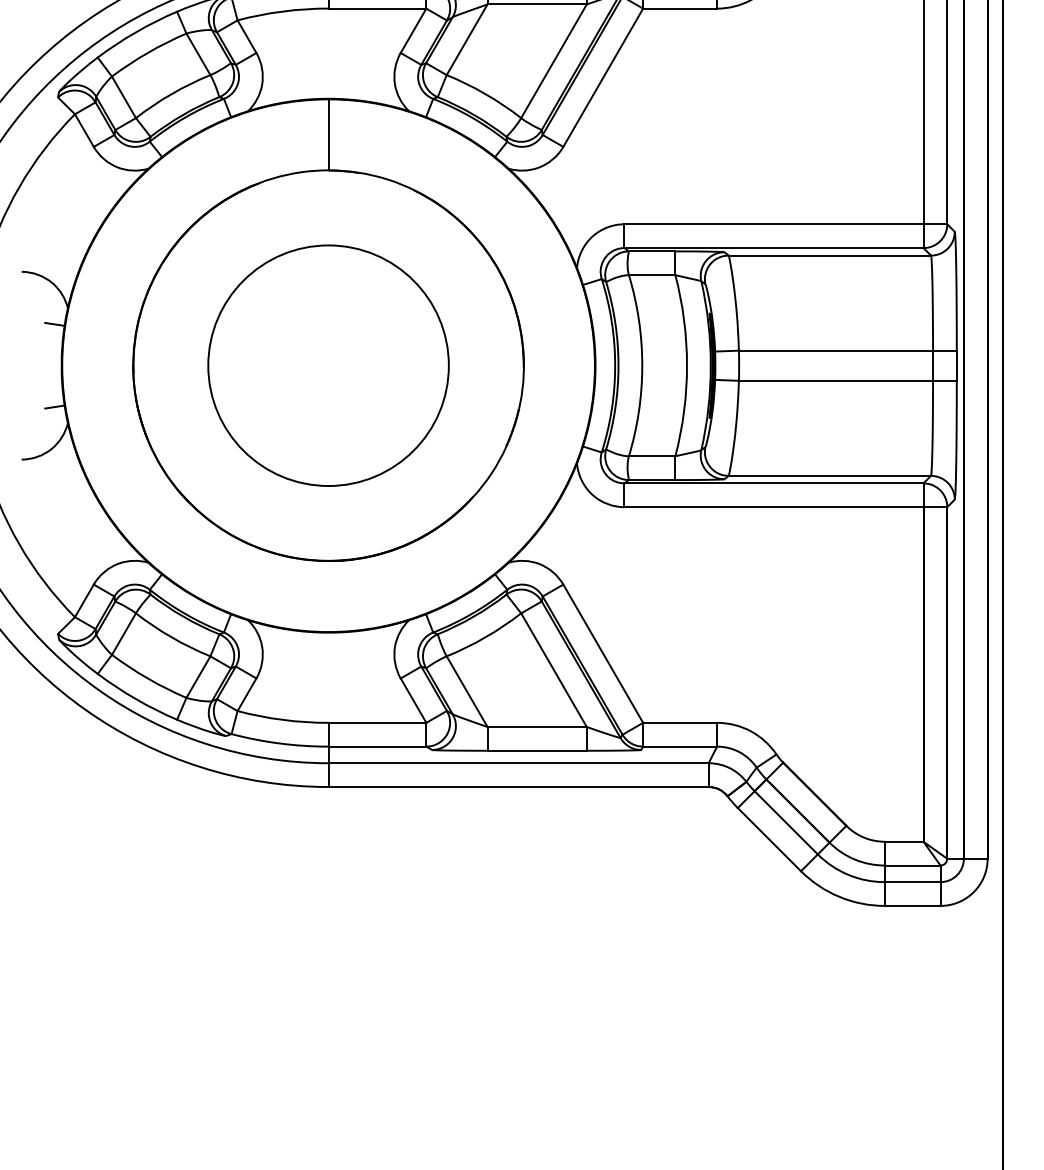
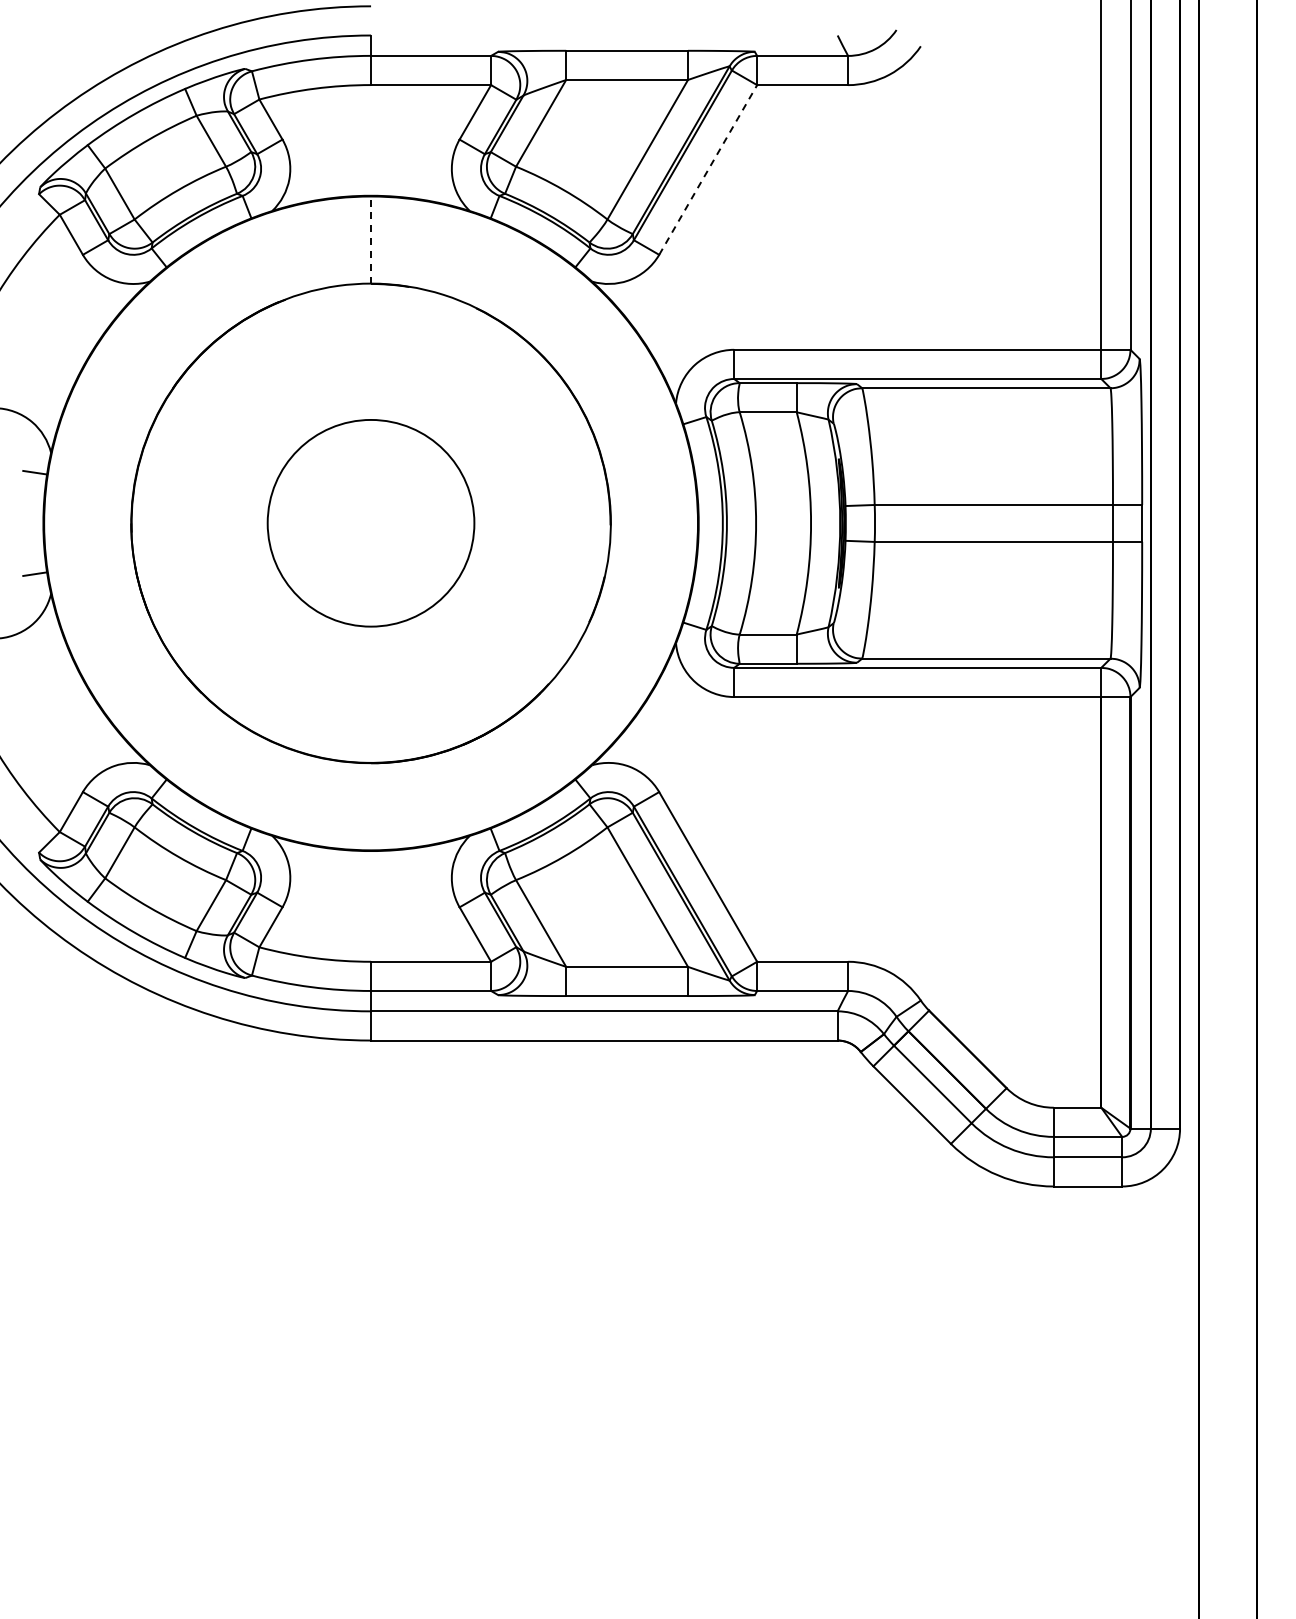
line: (603, 77) -> (708, 169), solid -> dashed
line: (328, 135) -> (371, 240), solid -> dashed
circle: (328, 364) -> (370, 522), size x0.7

